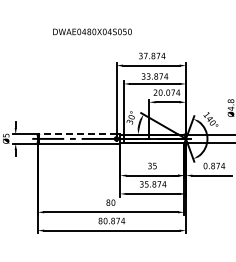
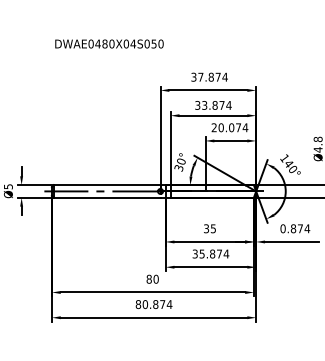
text: (92, 31) -> (109, 43), moved
line: (77, 134) -> (106, 185), dashed -> solid

